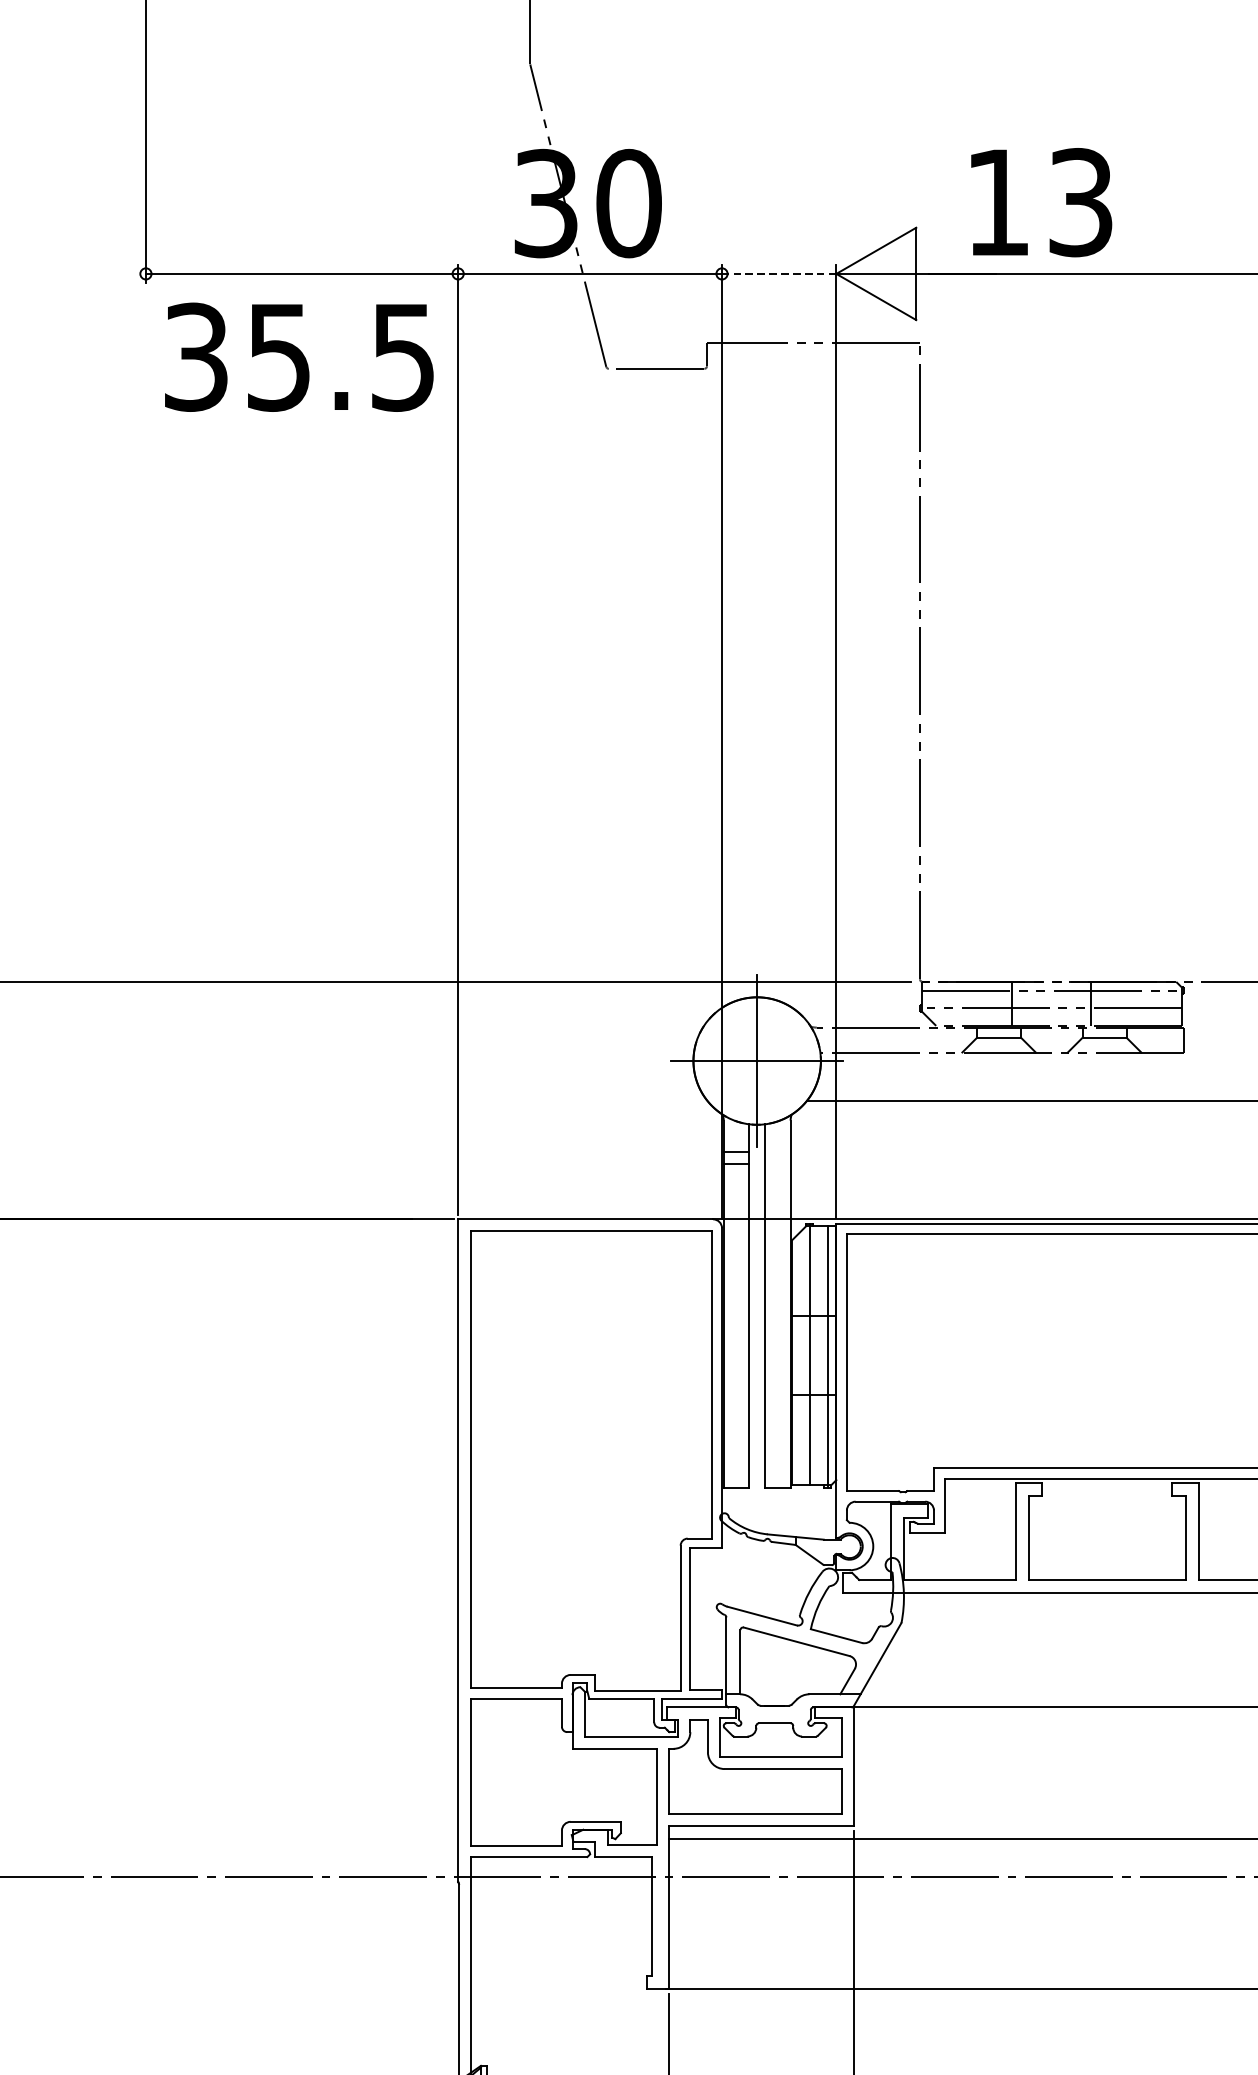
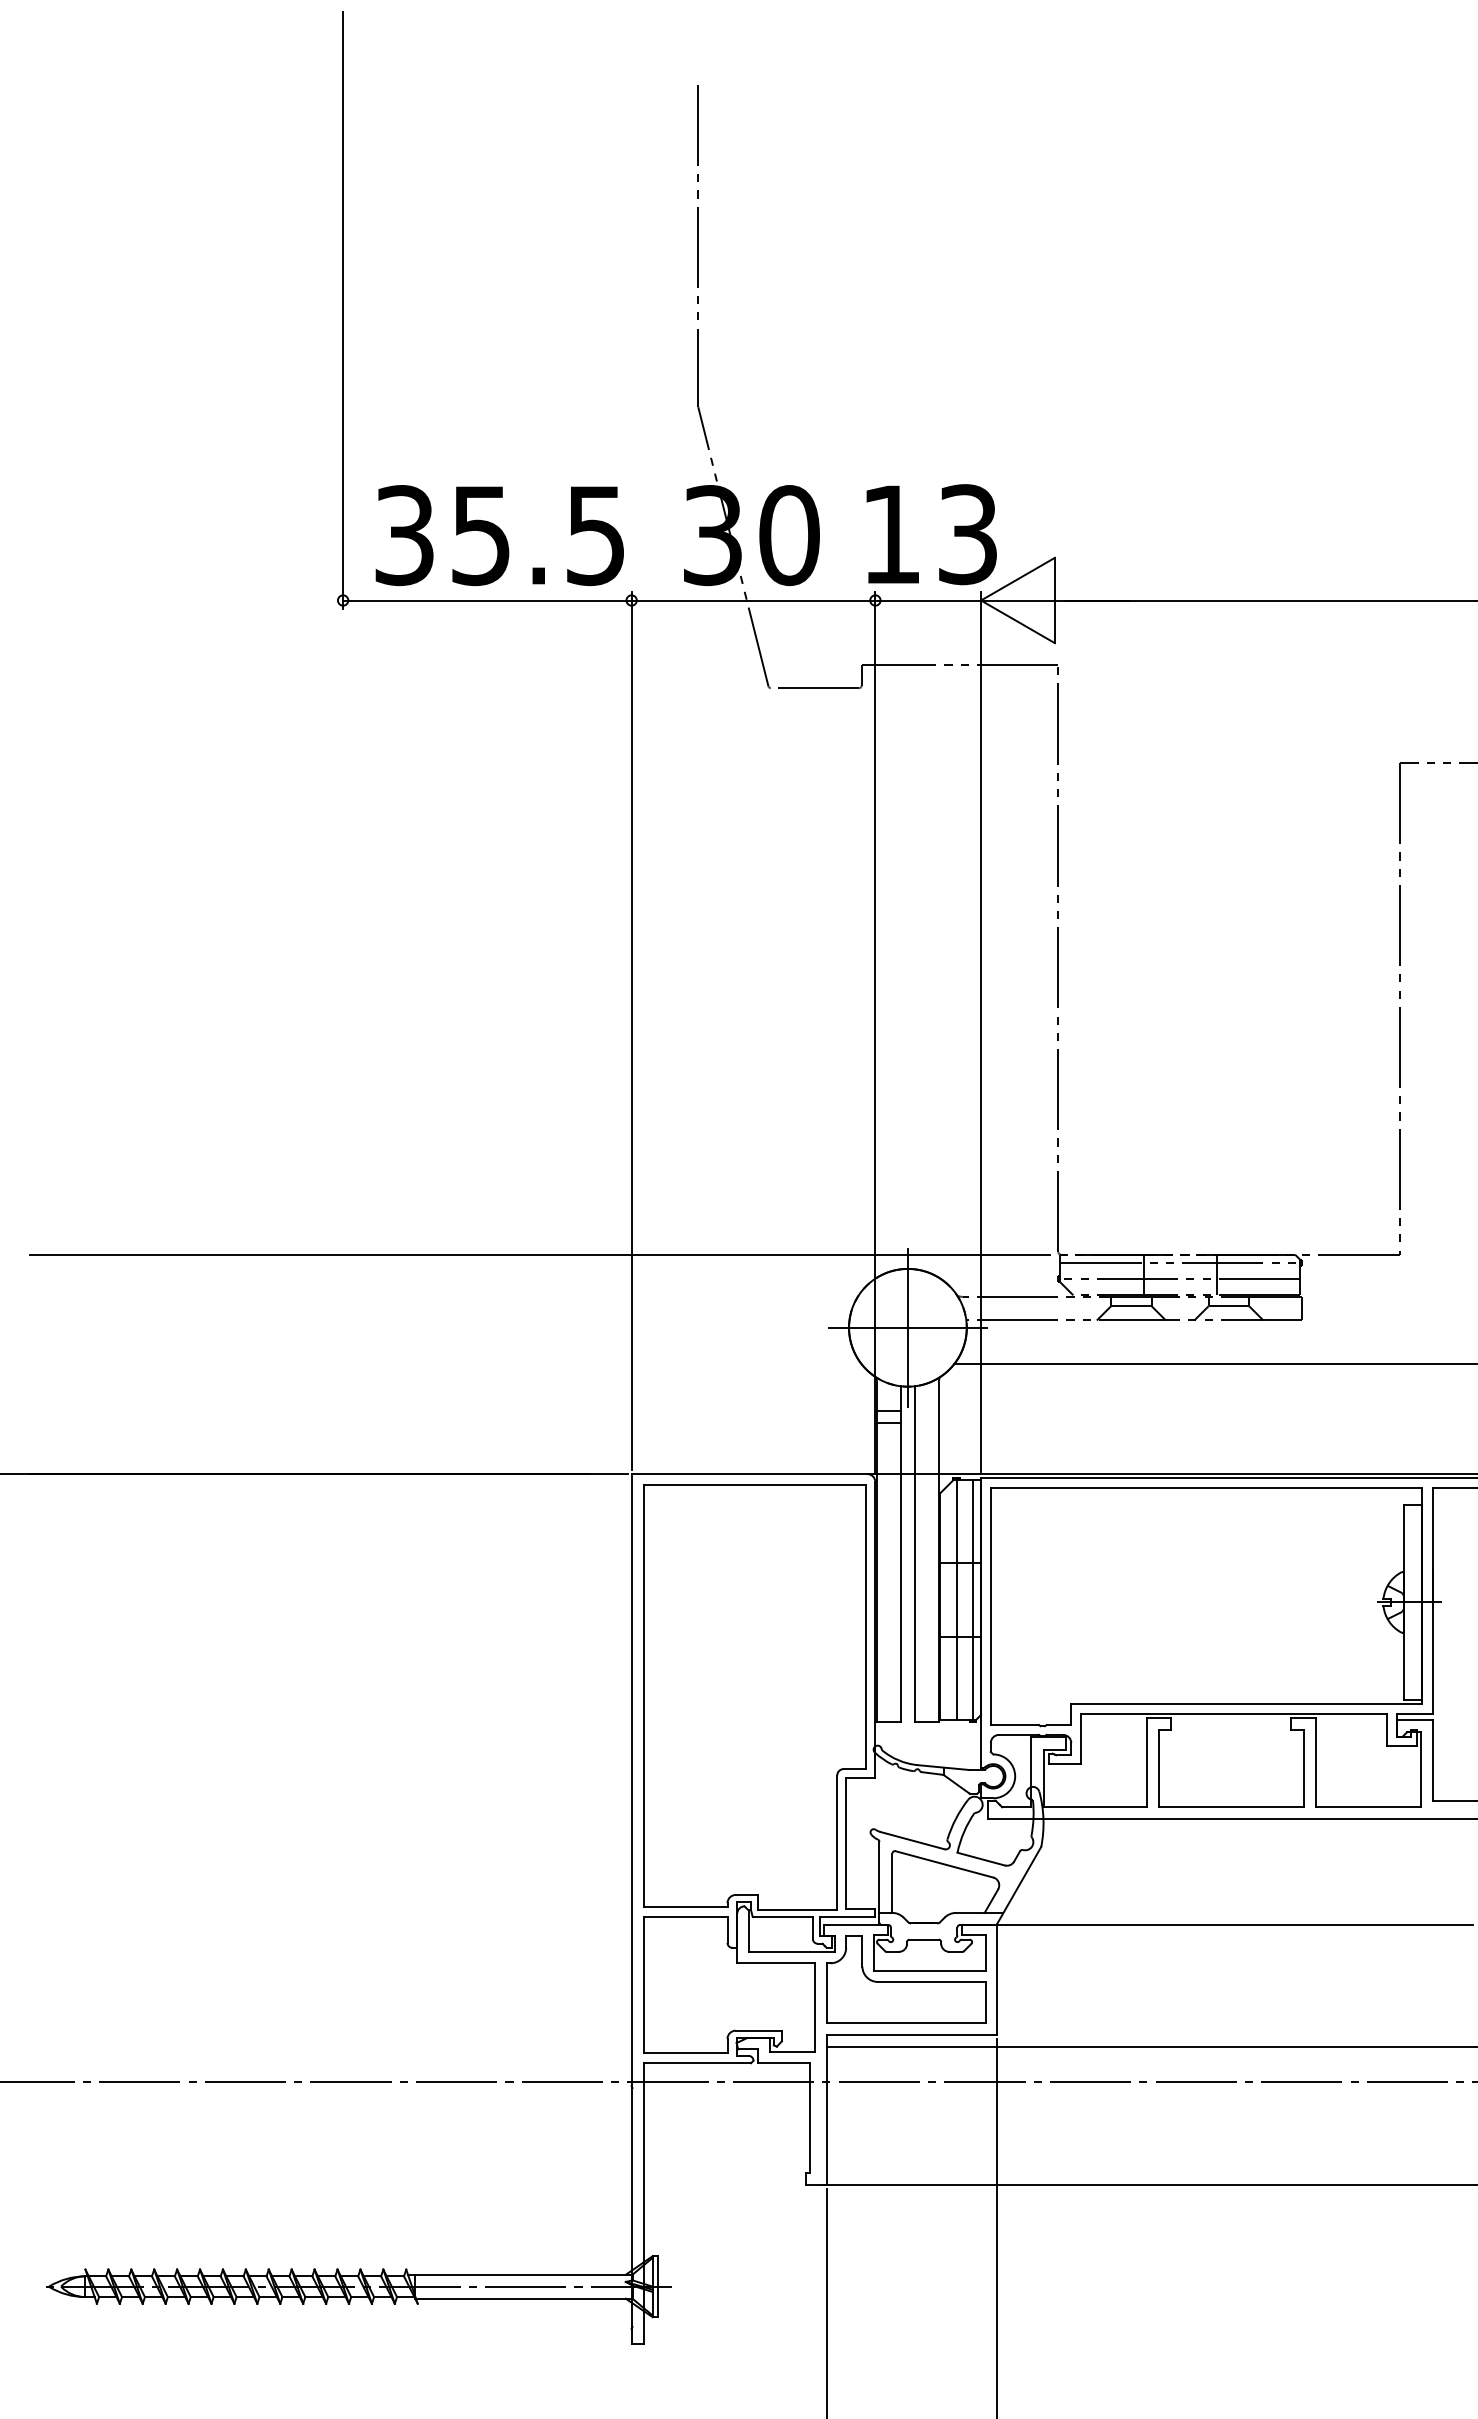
text: (1041, 202) -> (931, 534), moved
line: (779, 273) -> (928, 600), dashed -> solid
text: (298, 357) -> (499, 535), moved

